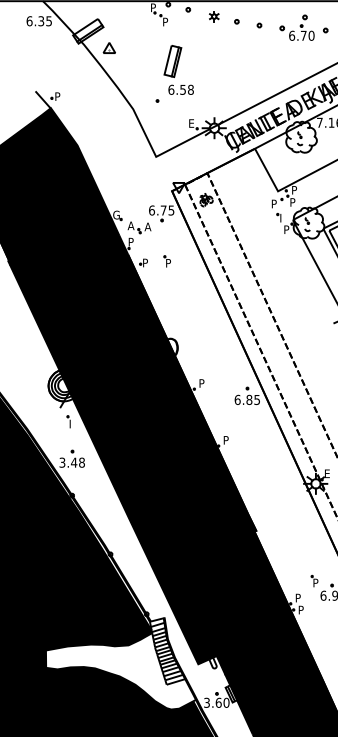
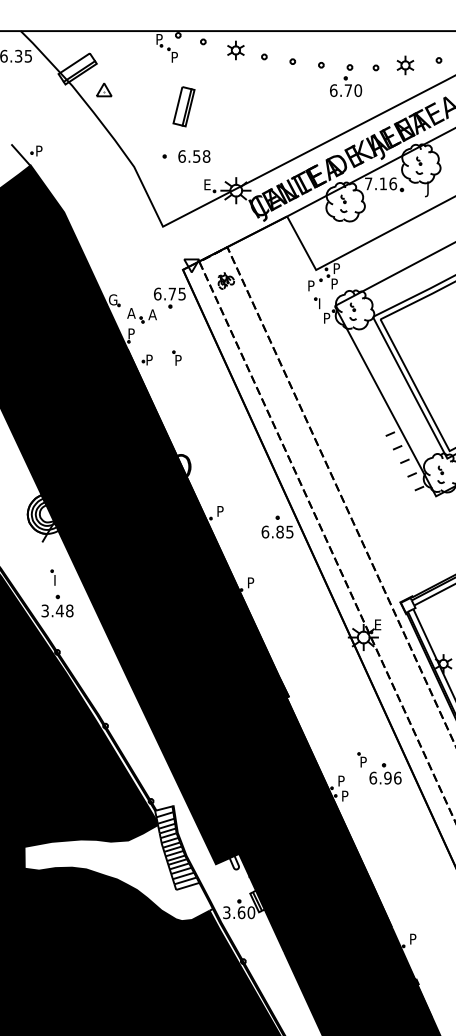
part: (213, 16) -> (235, 50), size x1.43
part: (302, 27) -> (346, 80), moved
text: (181, 89) -> (194, 156), moved
part: (68, 421) -> (52, 577), moved

